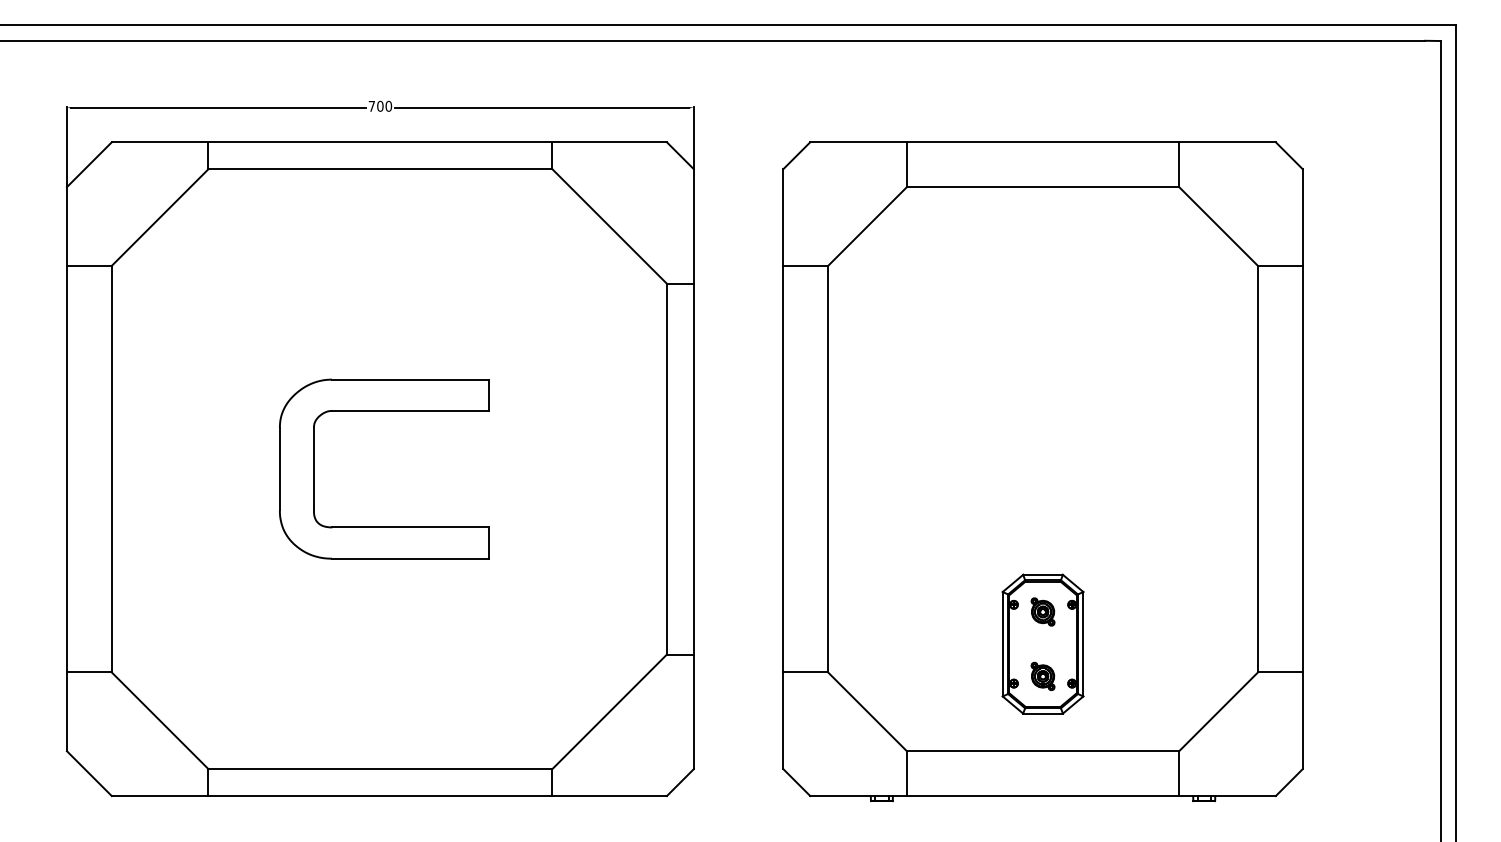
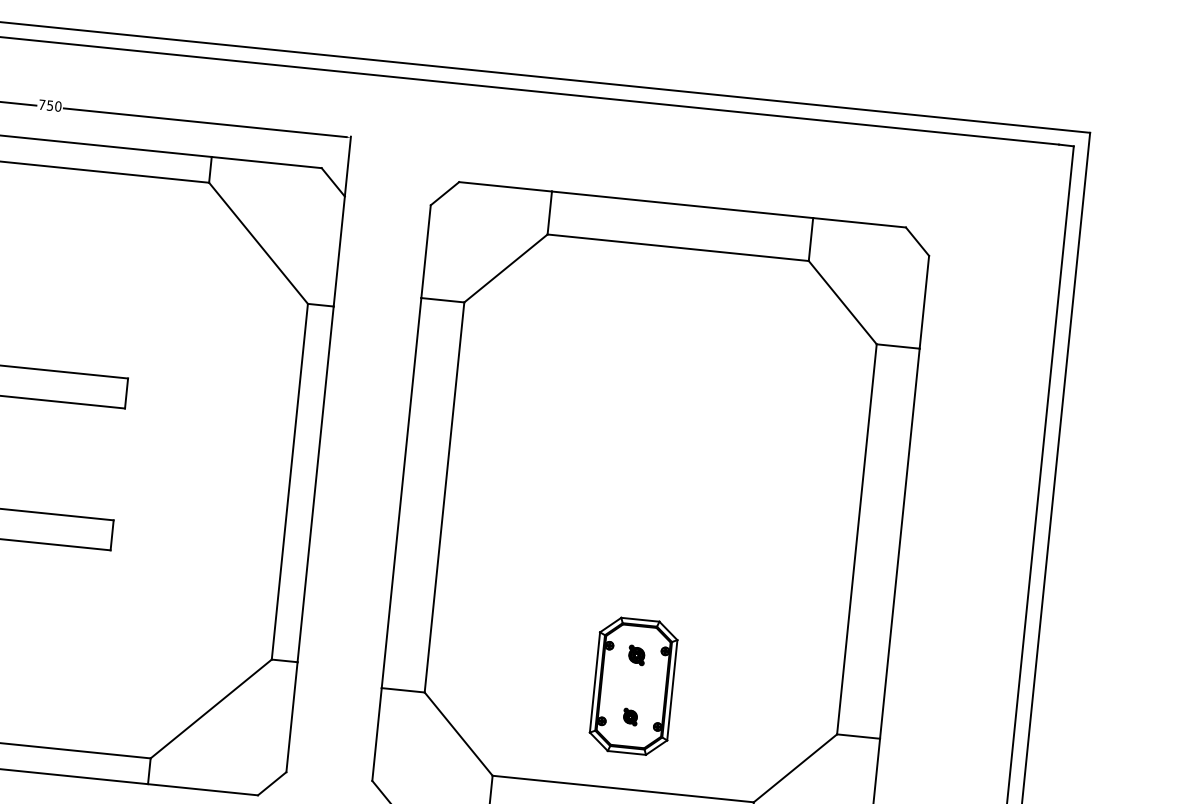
text: (380, 105) -> (50, 104), 700 -> 750
part: (1042, 611) -> (636, 654), size x0.7
part: (1042, 675) -> (630, 716), size x0.6

